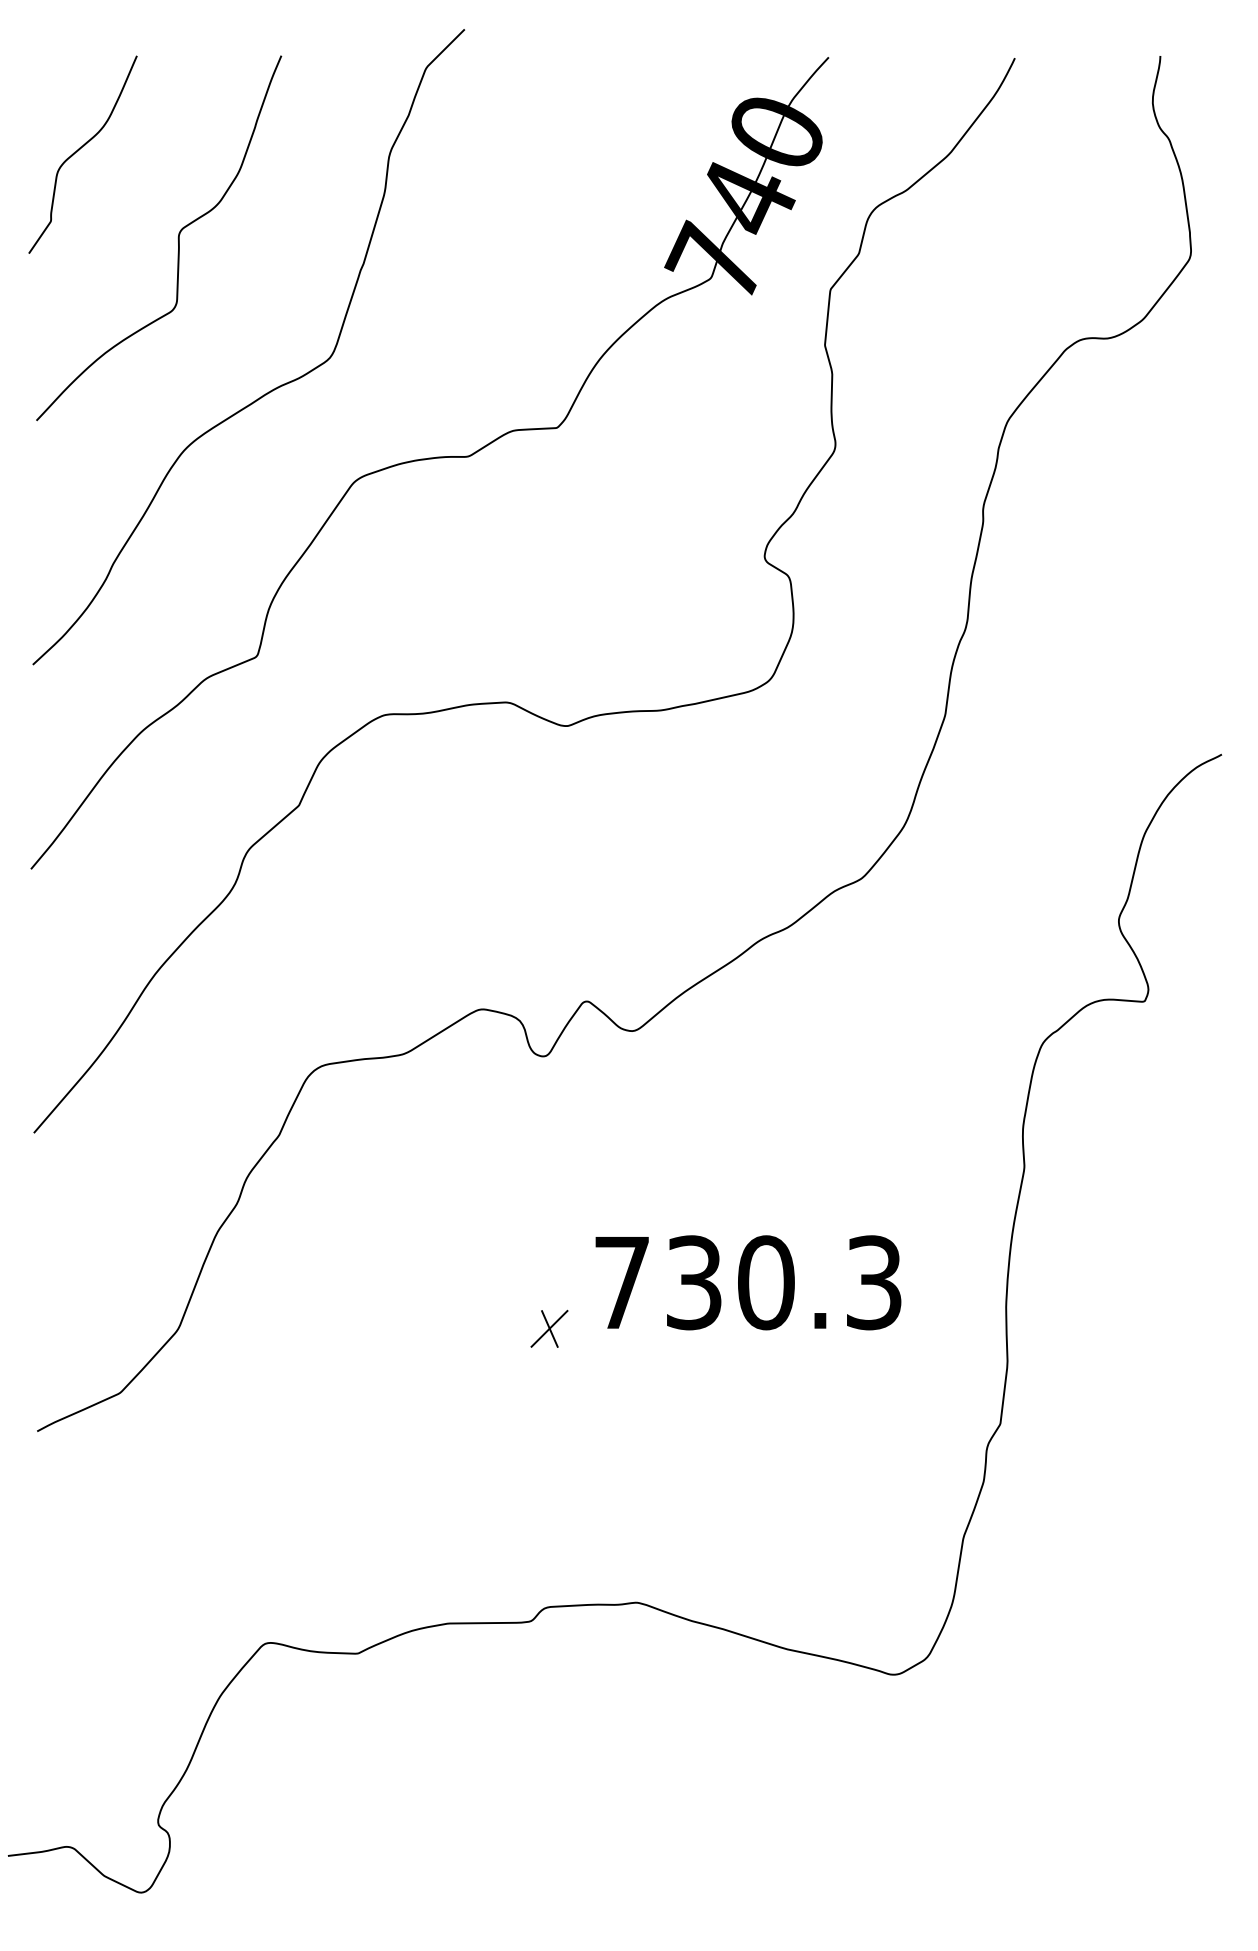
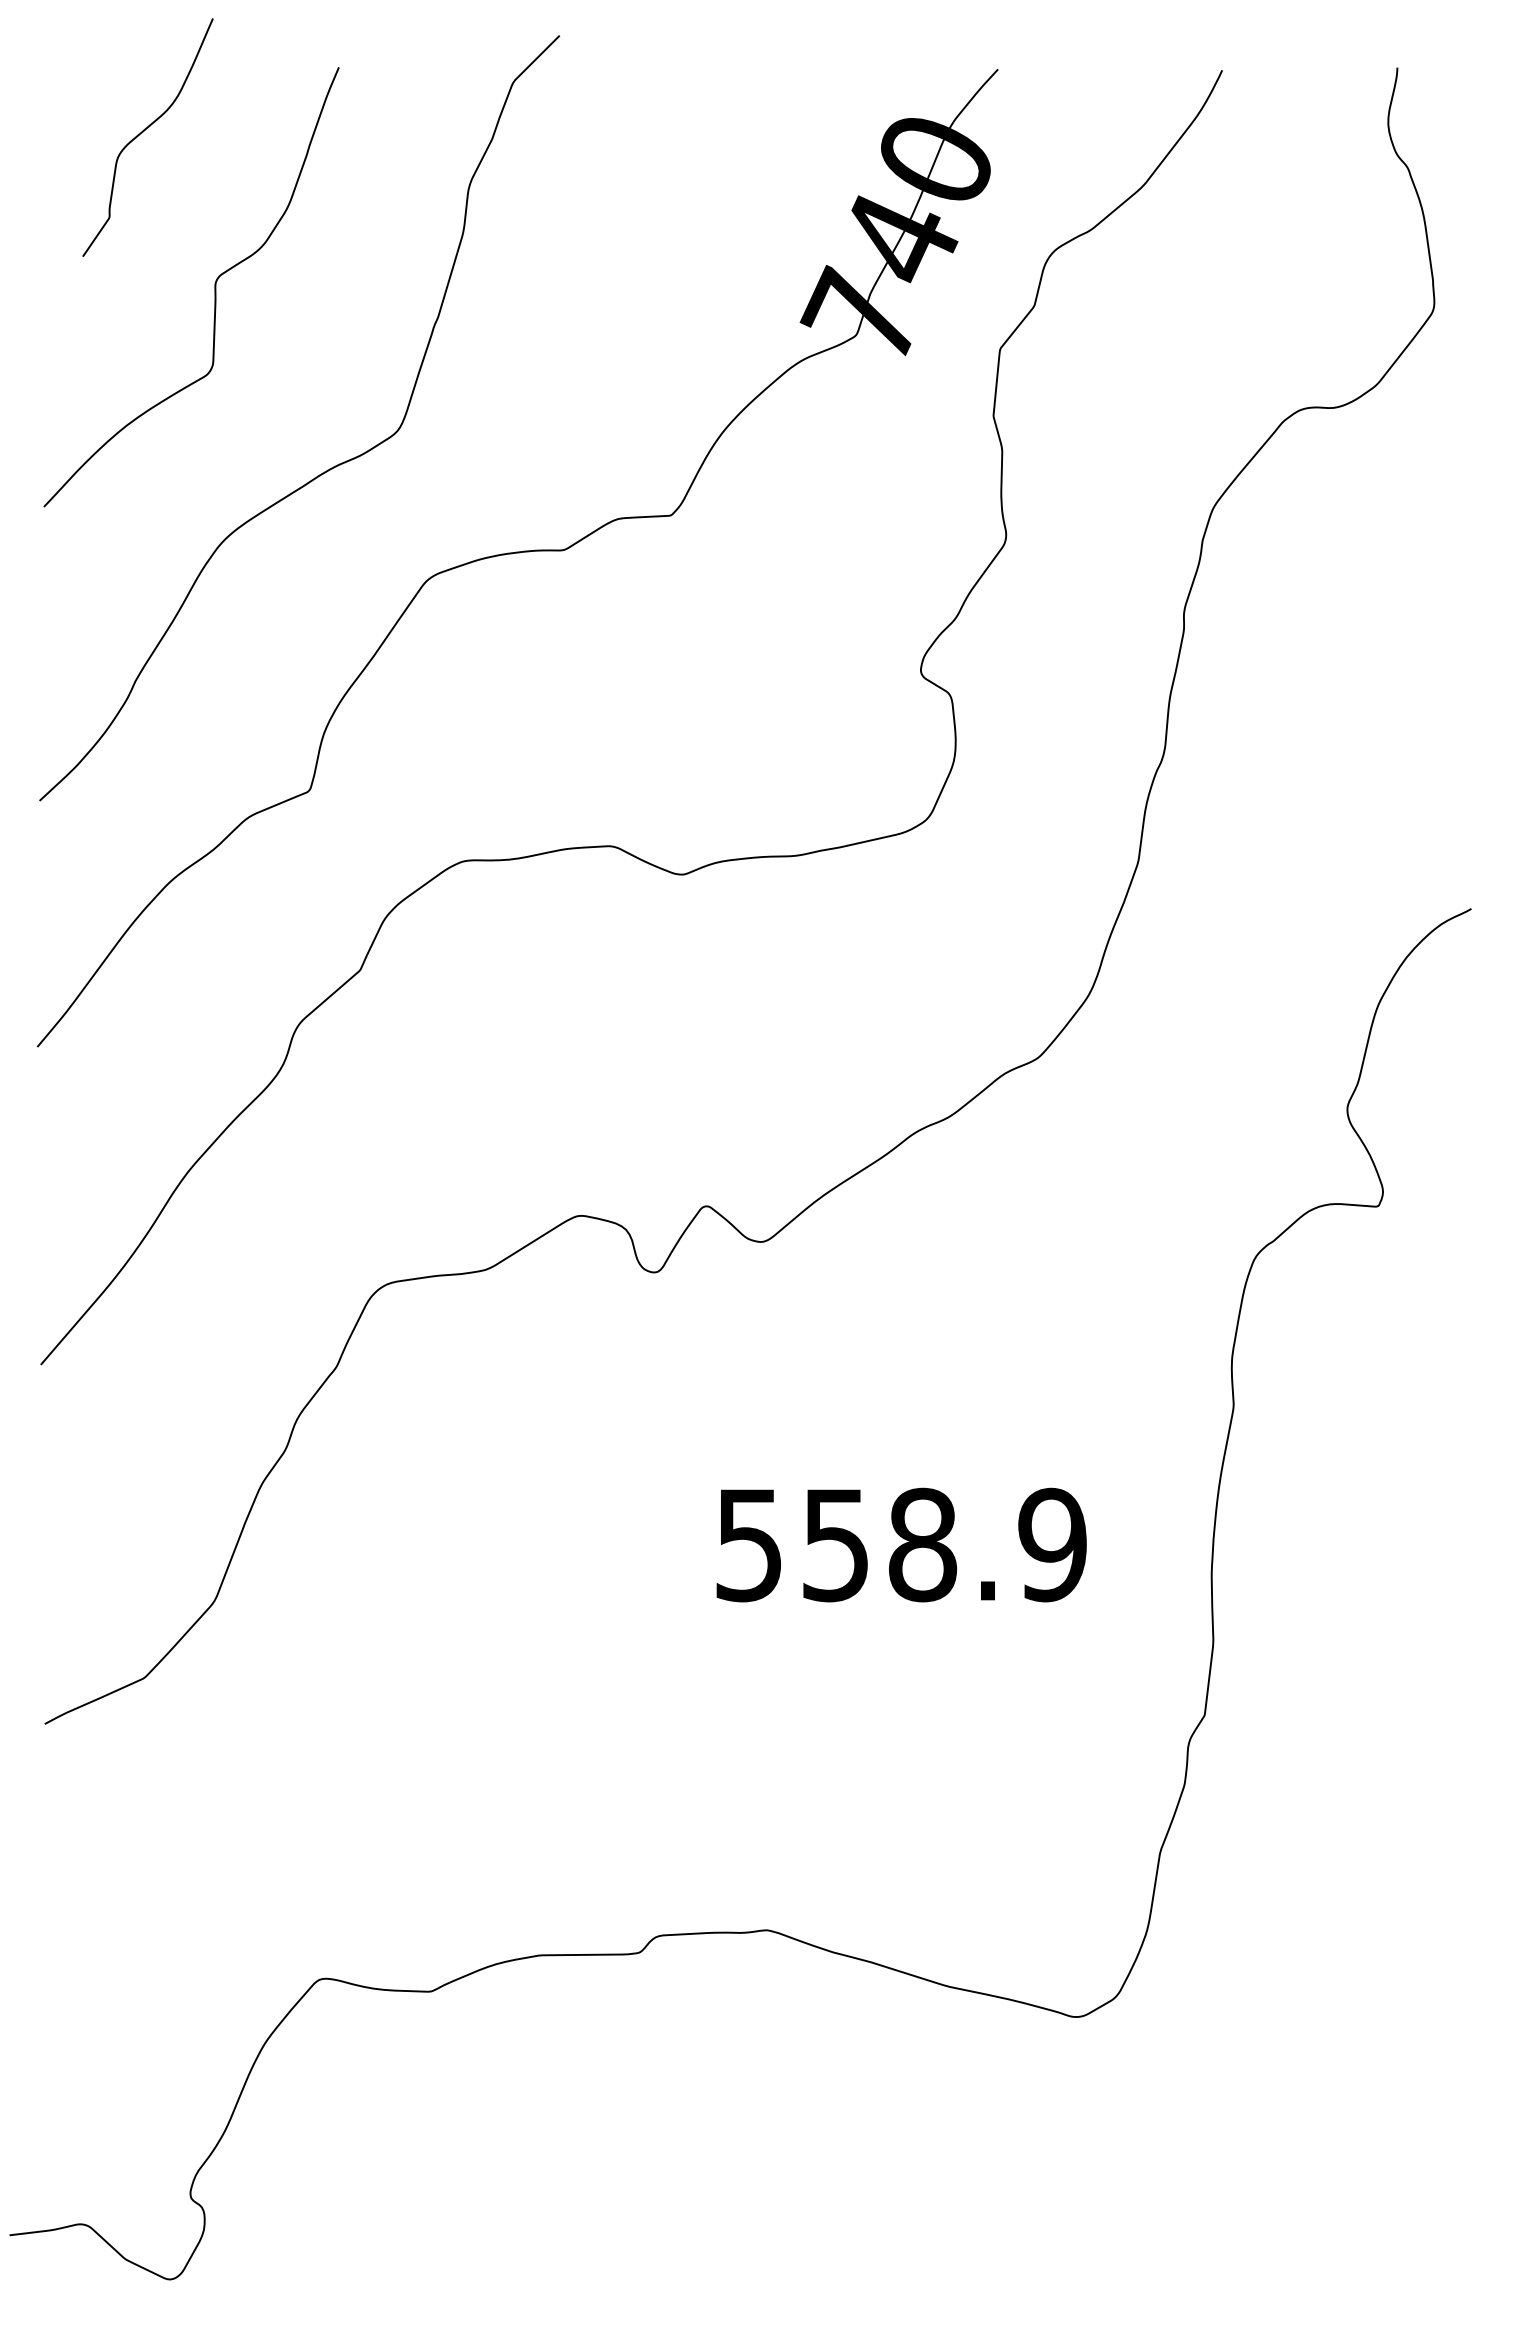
curve: (79, 150) -> (143, 132), moved
text: (748, 1282) -> (901, 1544), 730.3 -> 558.9
part: (549, 1328) -> (661, 1600), removed

